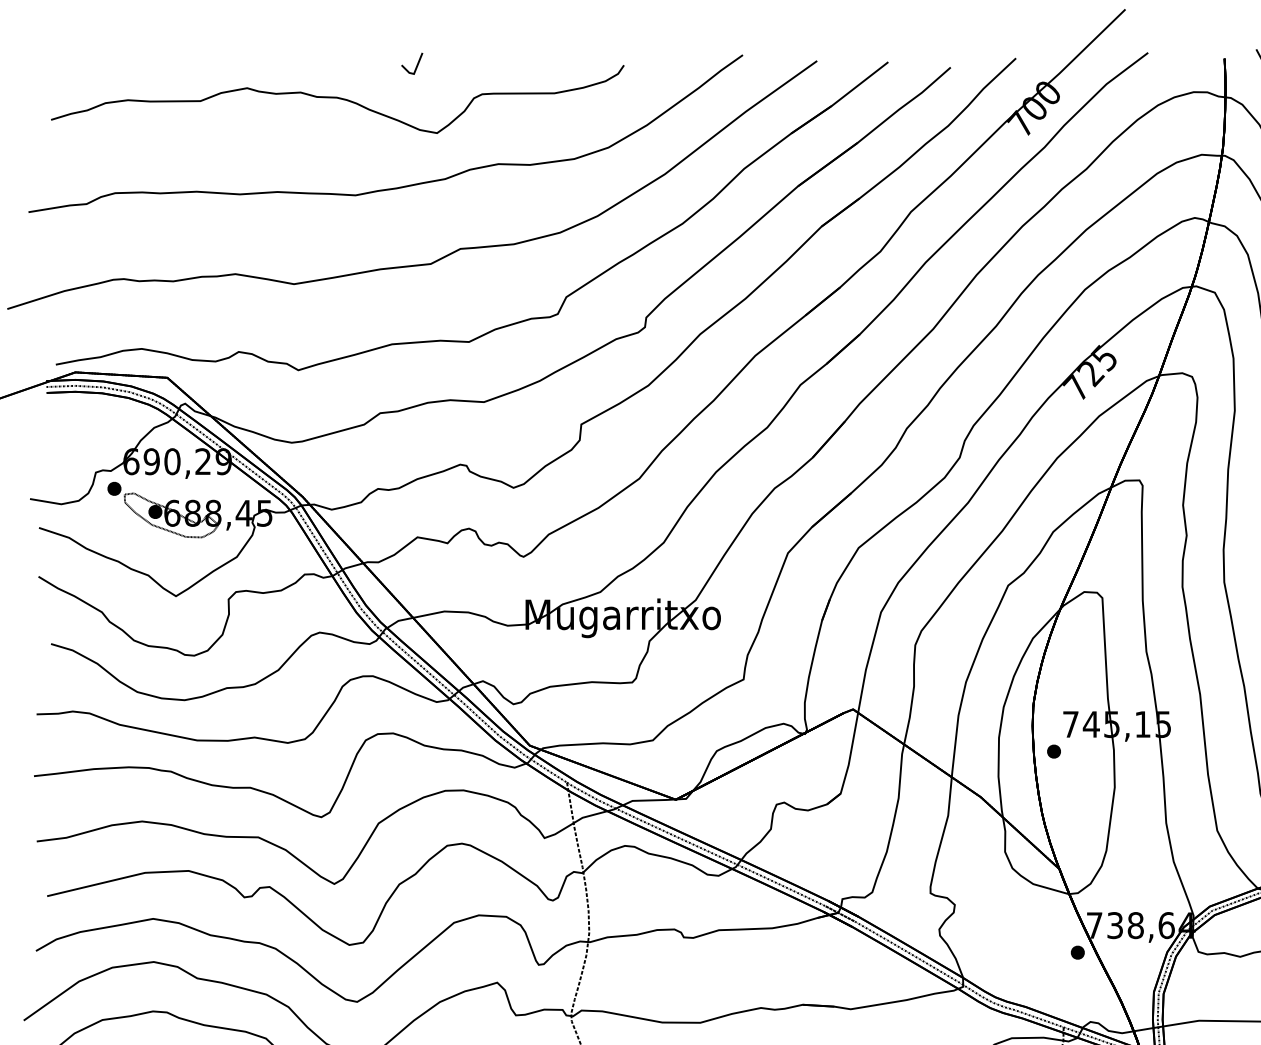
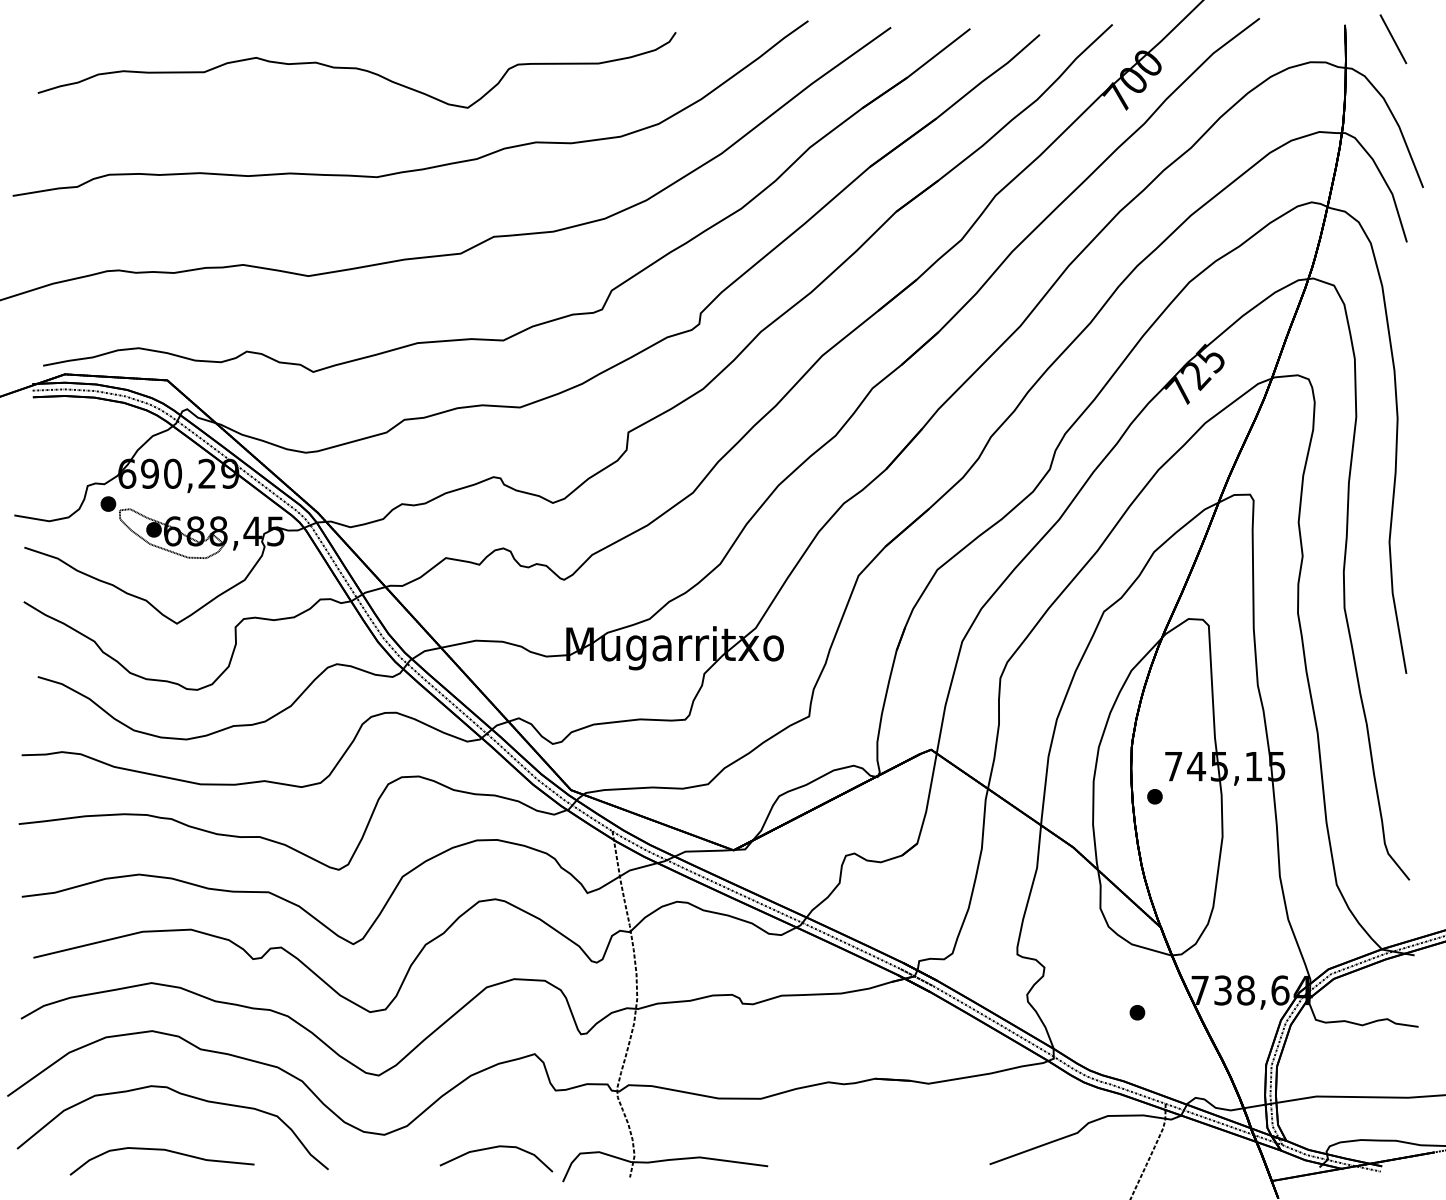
line: (416, 65) -> (444, 32), removed
part: (1077, 952) -> (1137, 1012), moved

